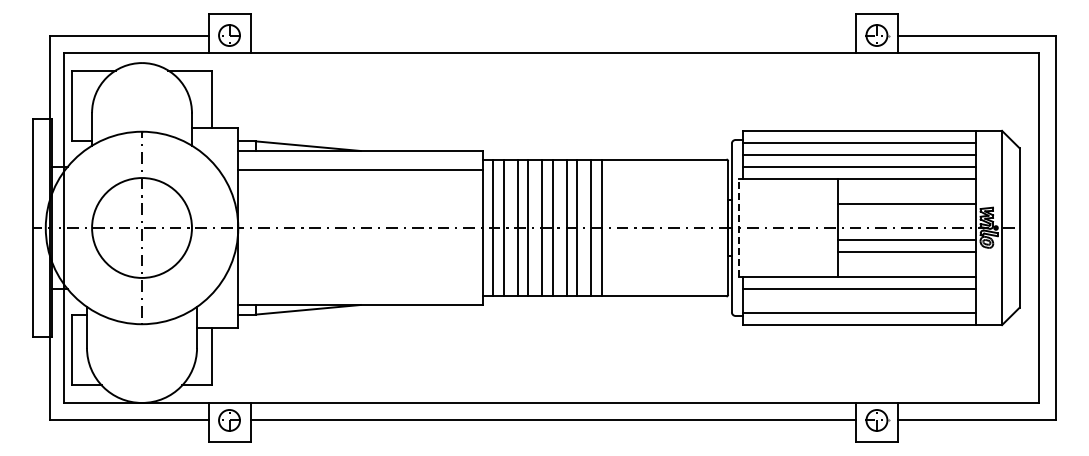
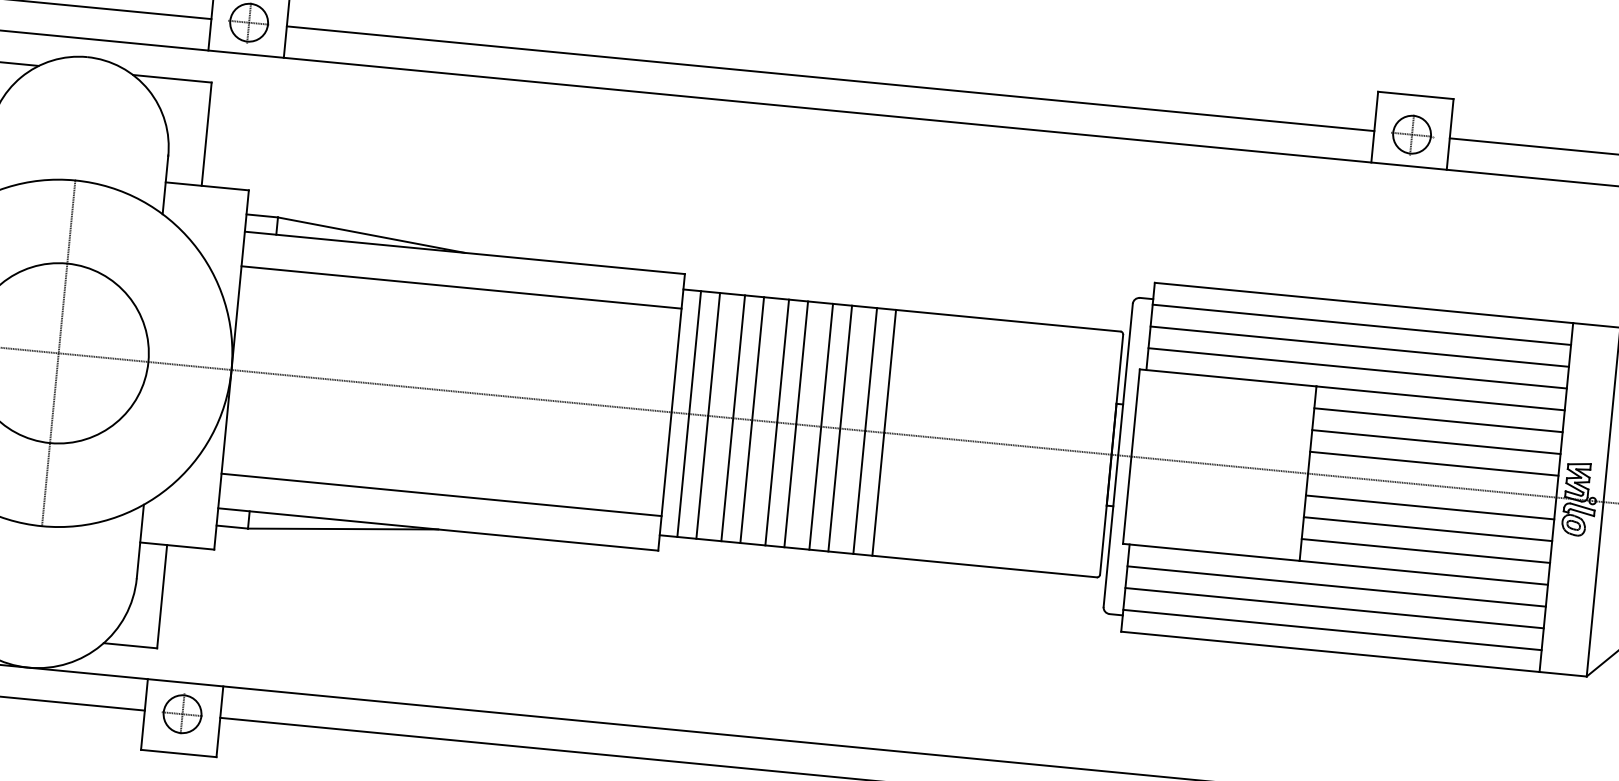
line: (552, 35) -> (829, 78), added
line: (906, 191) -> (1438, 420), added
line: (906, 215) -> (1433, 463), added
line: (739, 228) -> (1131, 457), dashed -> solid
line: (906, 264) -> (1425, 551), added
line: (360, 285) -> (441, 494), added
line: (858, 300) -> (1333, 607), added

